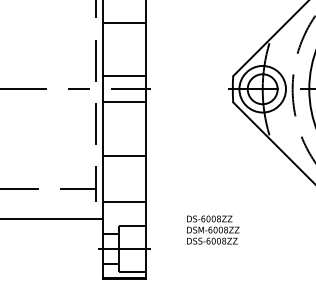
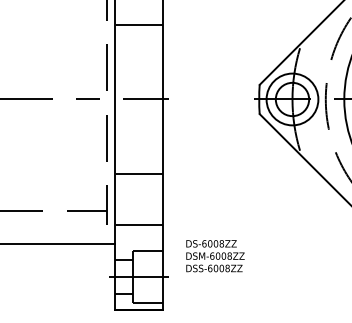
line: (124, 75) -> (138, 84), removed
line: (124, 102) -> (138, 114), removed
text: (213, 230) -> (215, 256), moved

